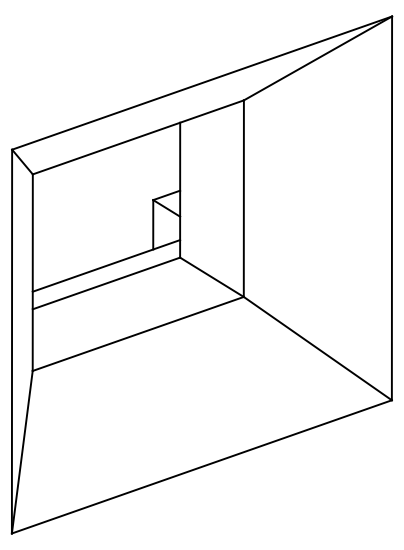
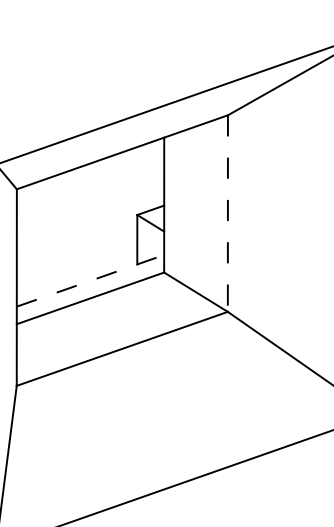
line: (243, 199) -> (227, 214), solid -> dashed
line: (106, 265) -> (90, 280), solid -> dashed

